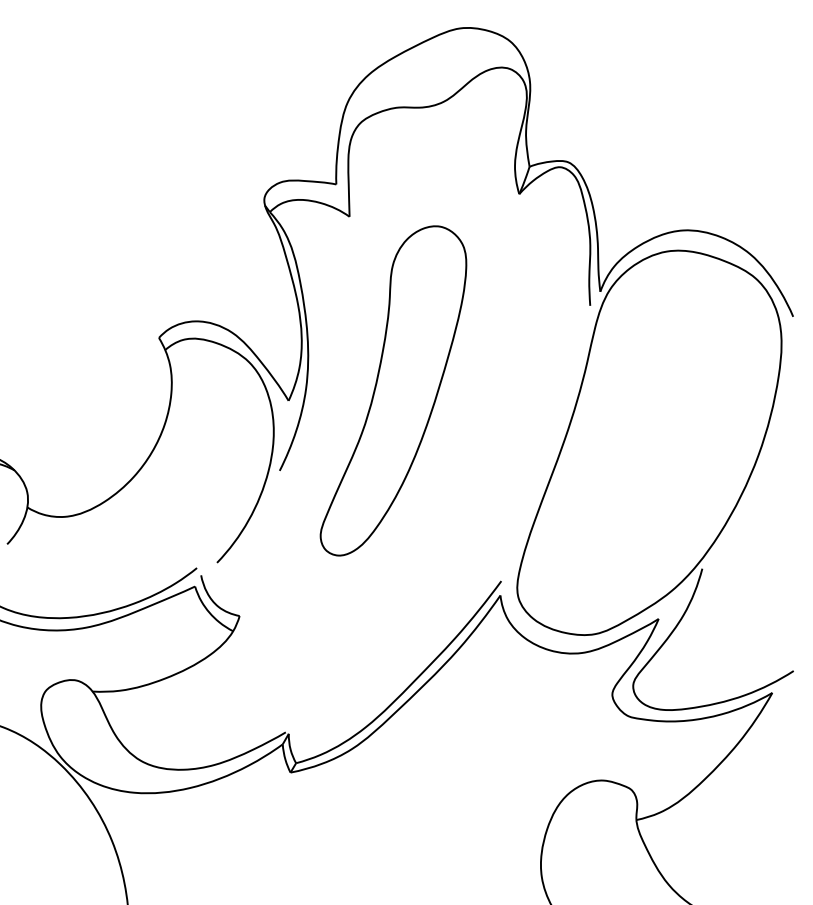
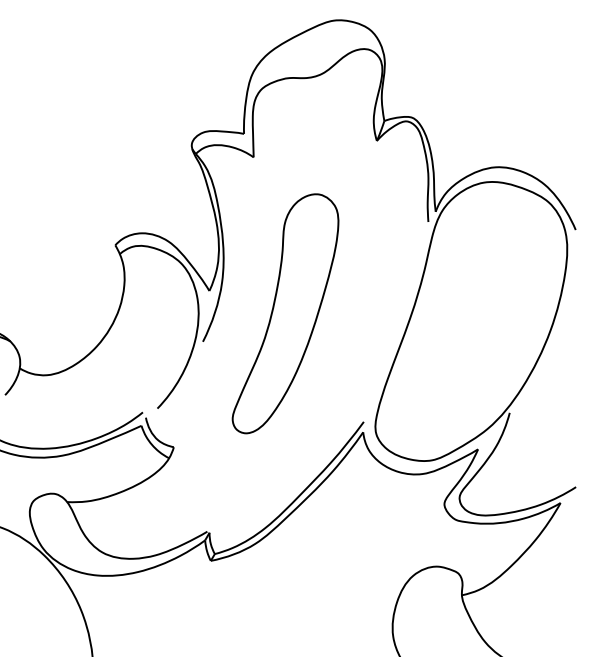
part: (393, 390) -> (285, 313), moved

